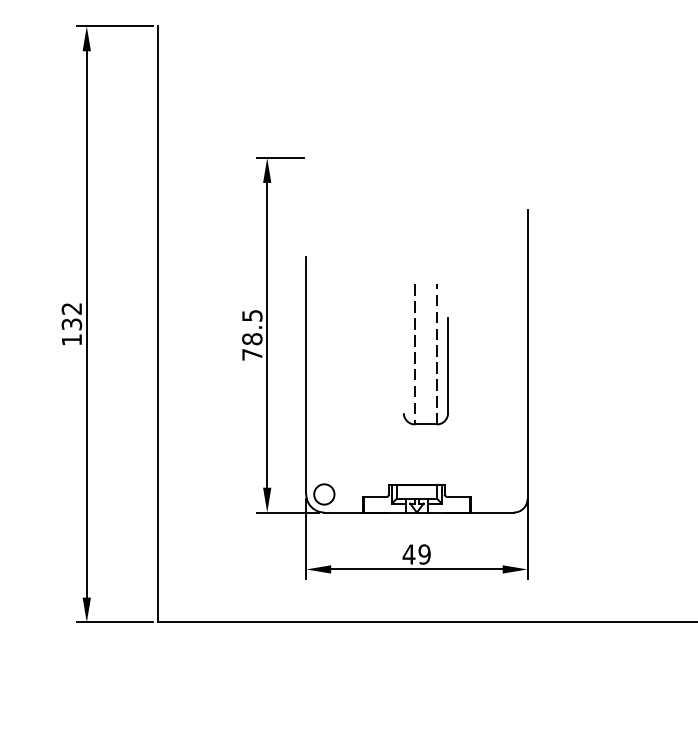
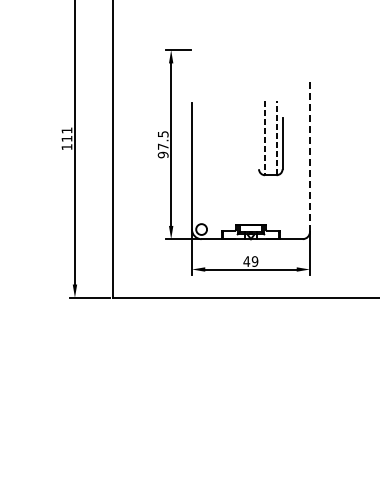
text: (70, 316) -> (66, 134), 132 -> 111
text: (250, 346) -> (162, 150), 78.5 -> 97.5
line: (526, 353) -> (309, 154), solid -> dashed
part: (425, 355) -> (270, 138), moved

